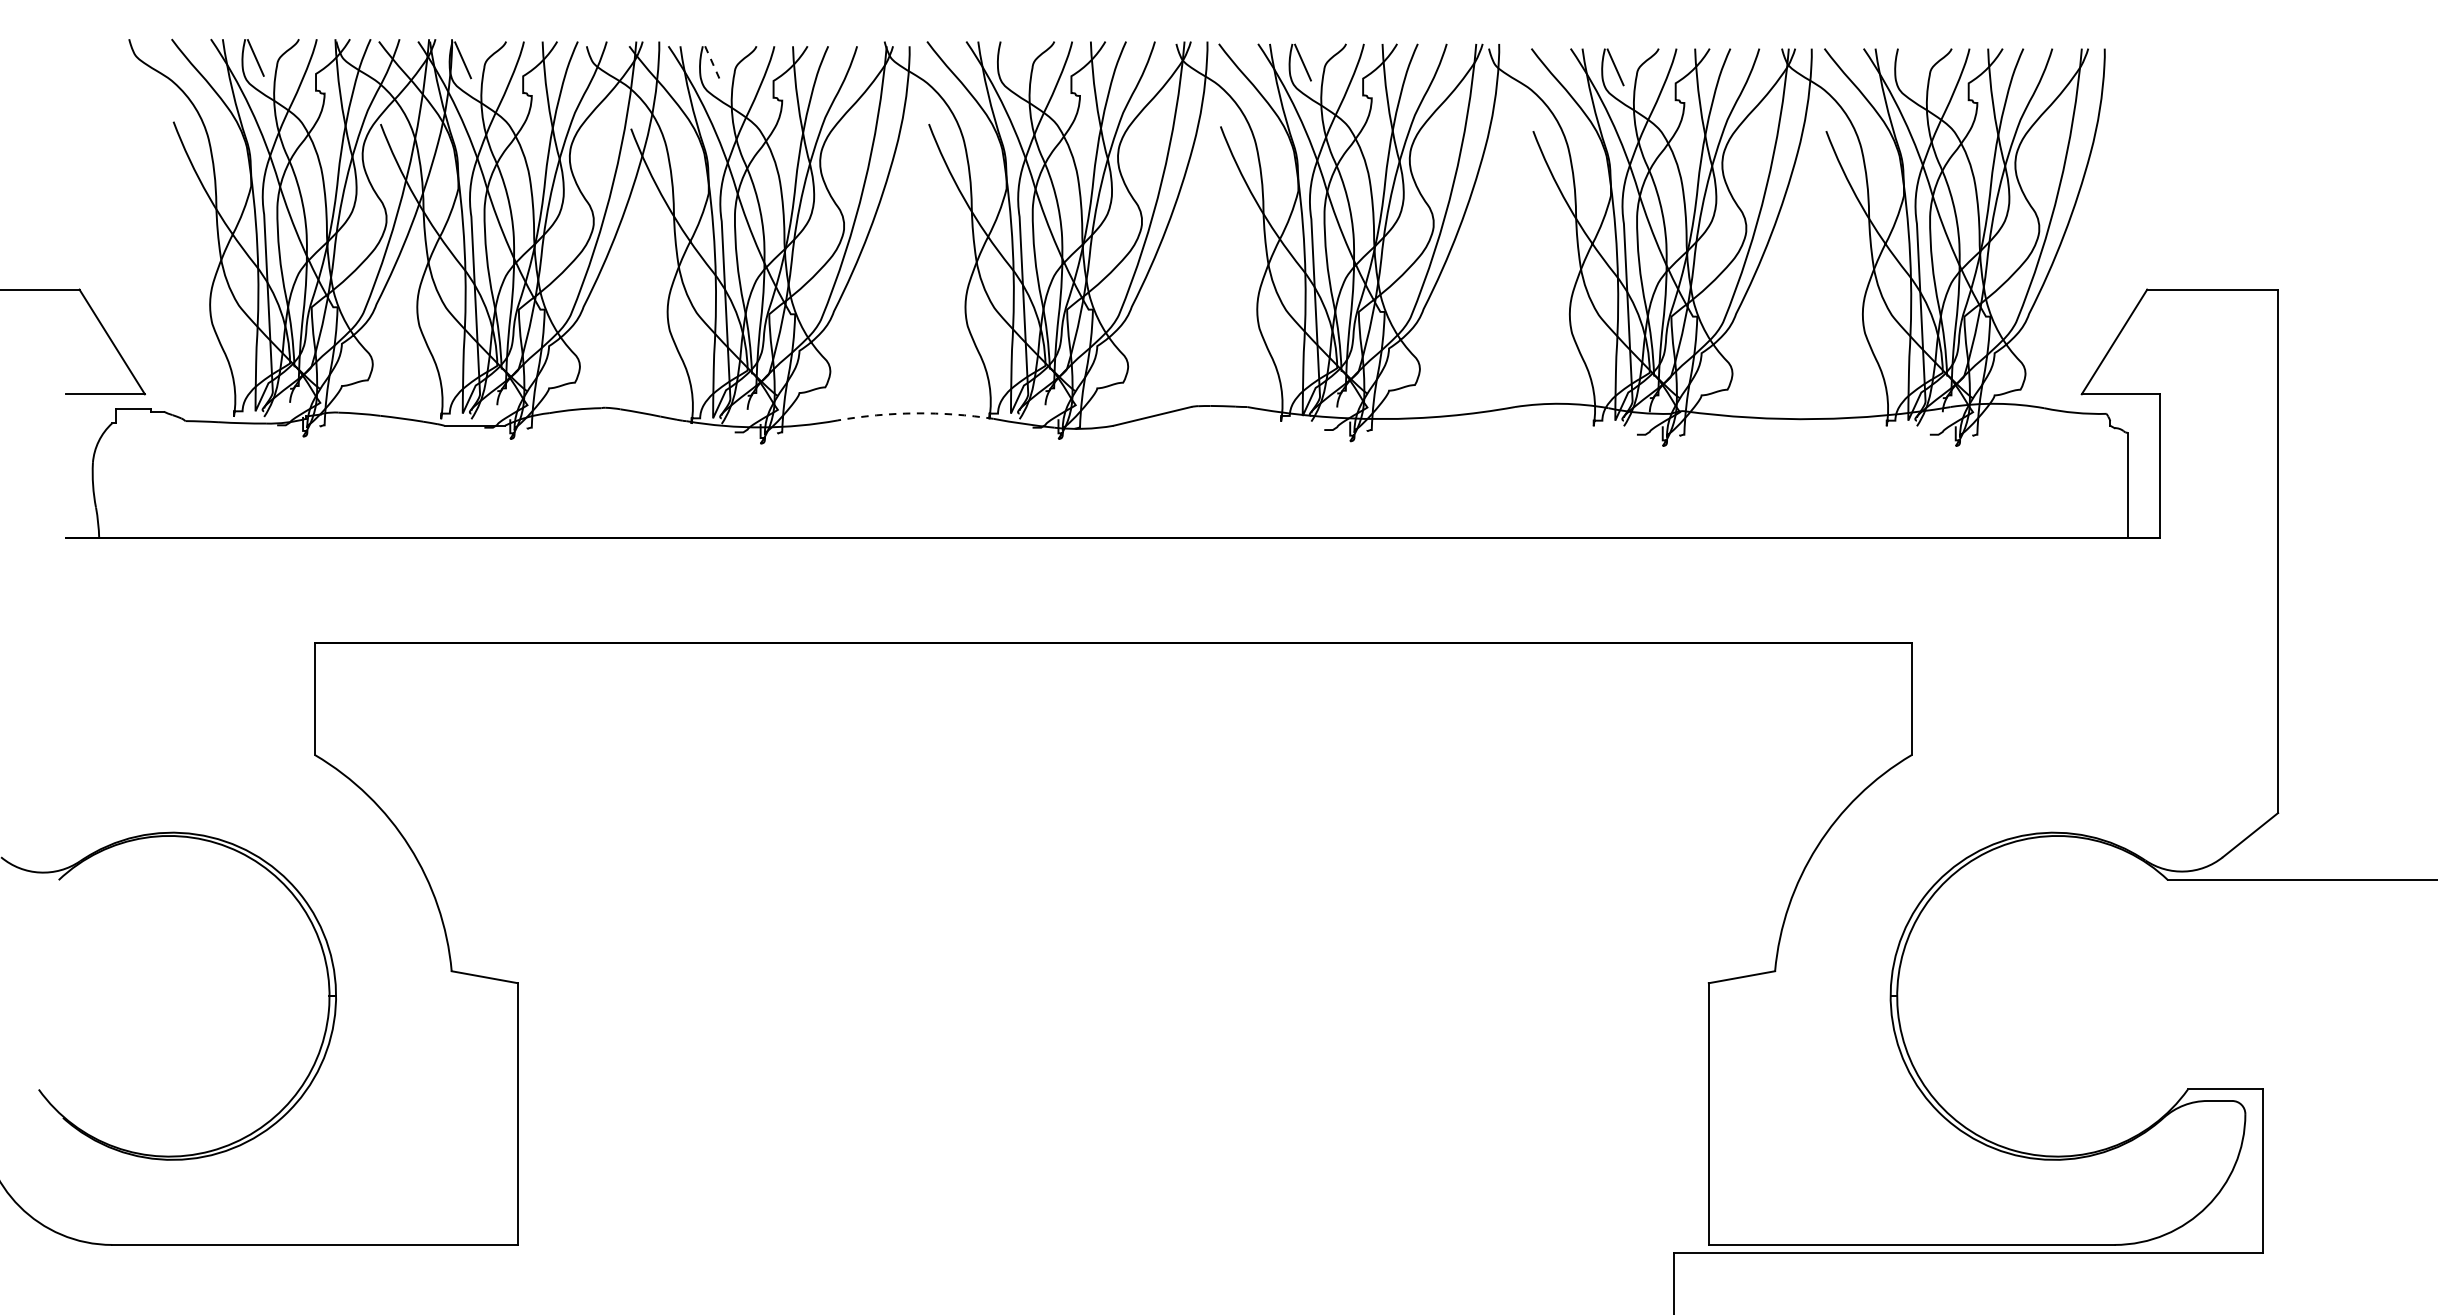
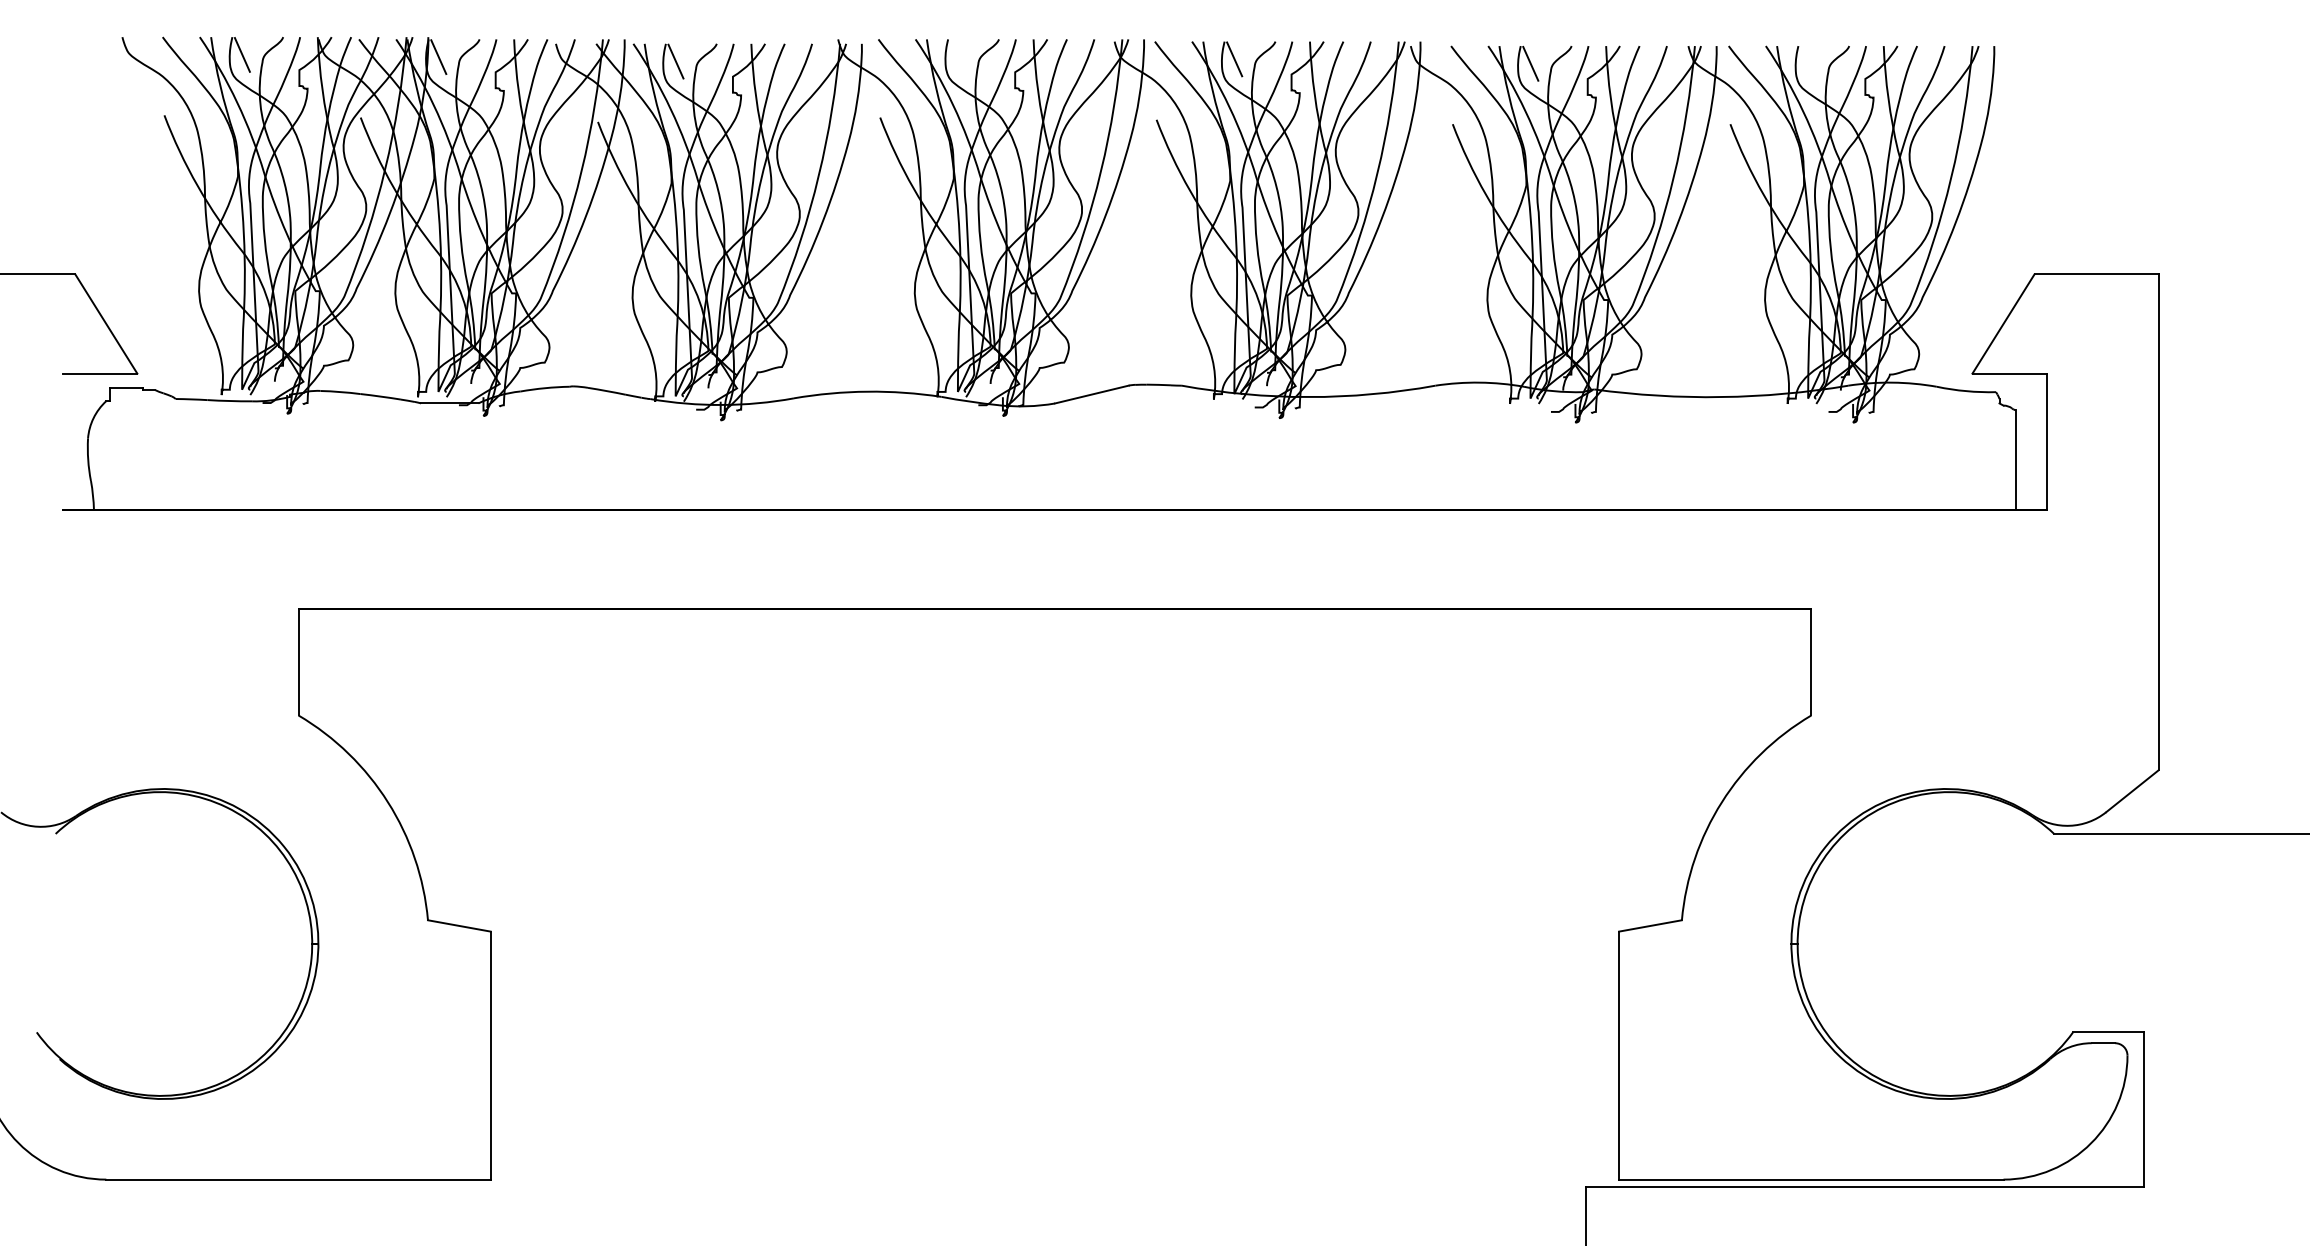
line: (713, 65) -> (676, 62), dashed -> solid
arc: (915, 413) -> (867, 391), dashed -> solid

